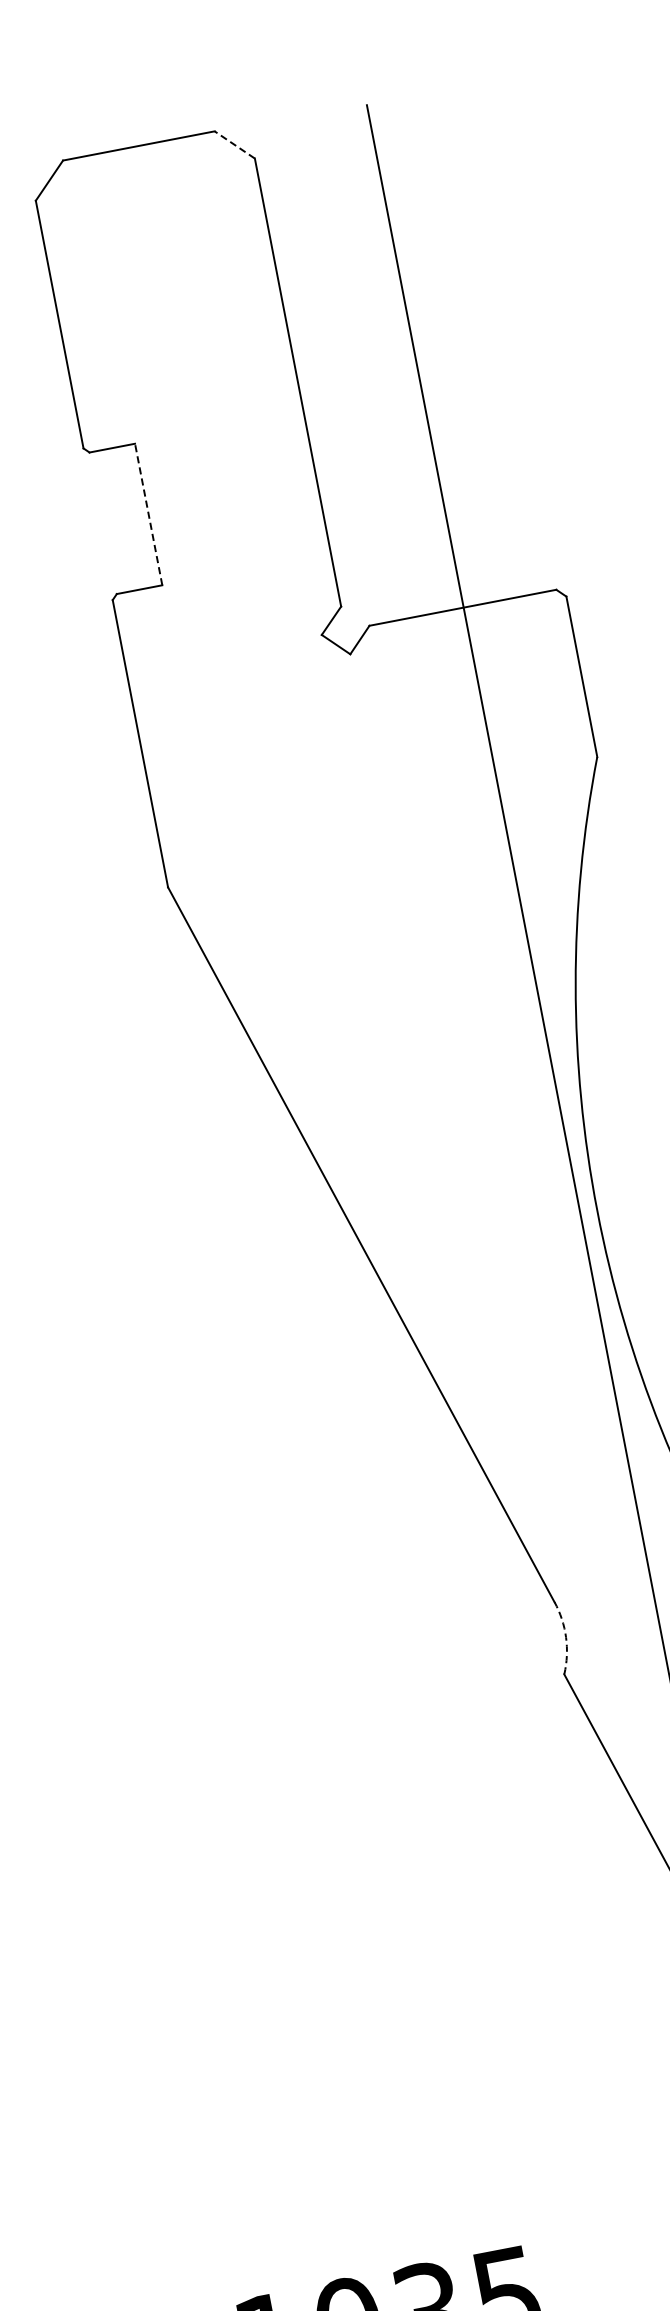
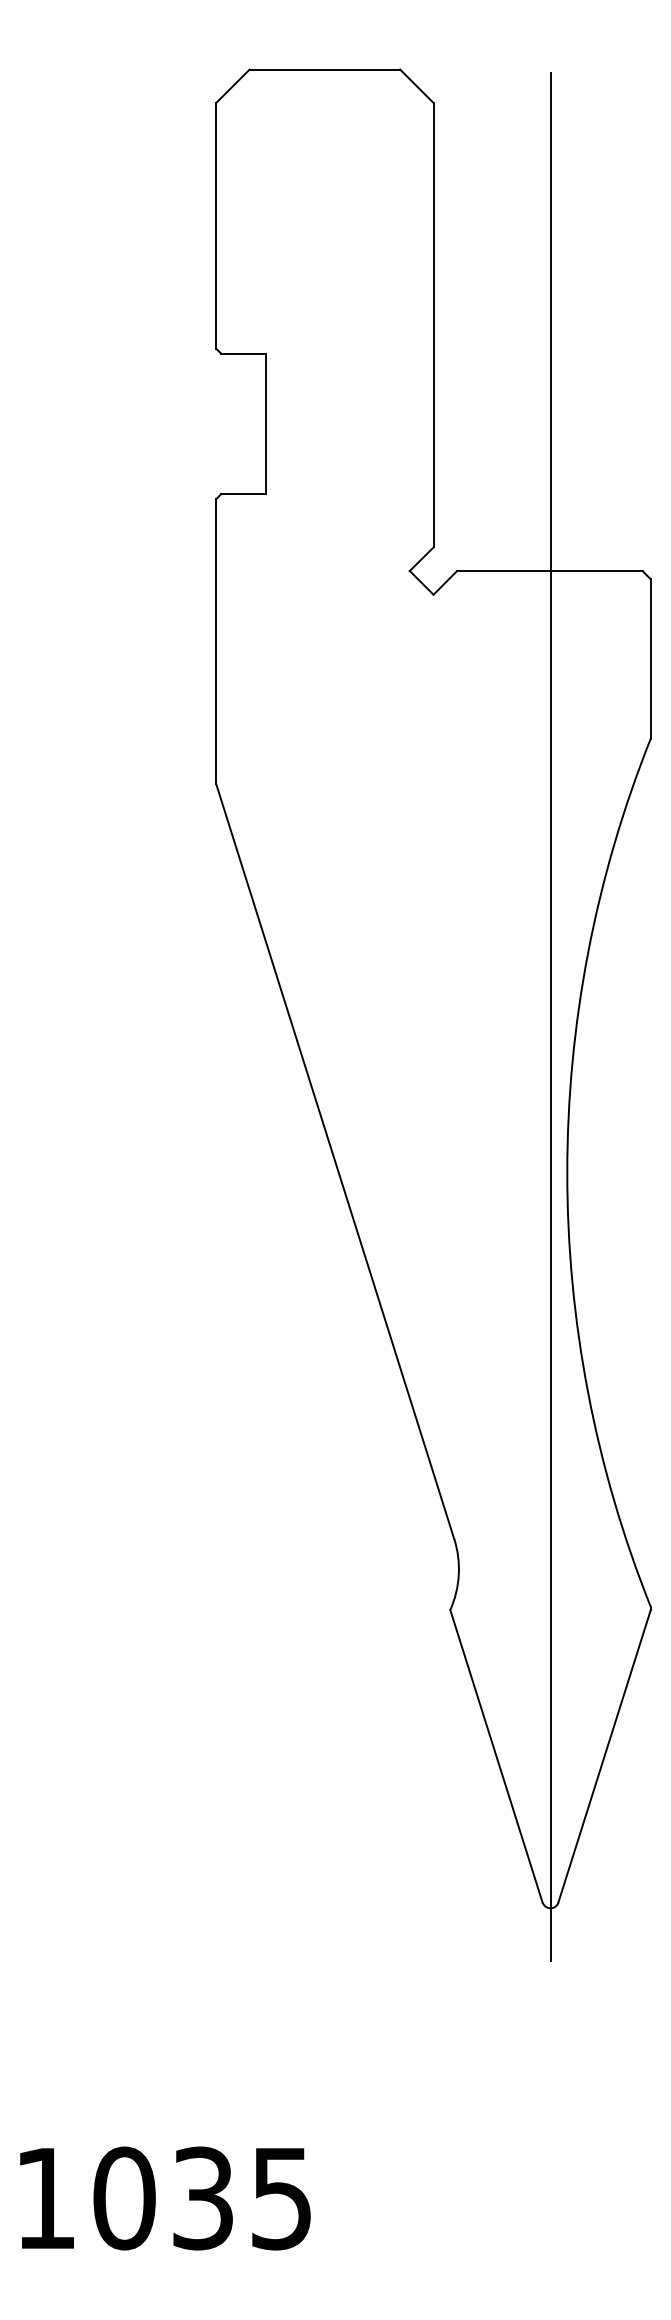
line: (234, 145) -> (416, 86), dashed -> solid
line: (148, 514) -> (266, 423), dashed -> solid
arc: (565, 1637) -> (458, 1574), dashed -> solid

